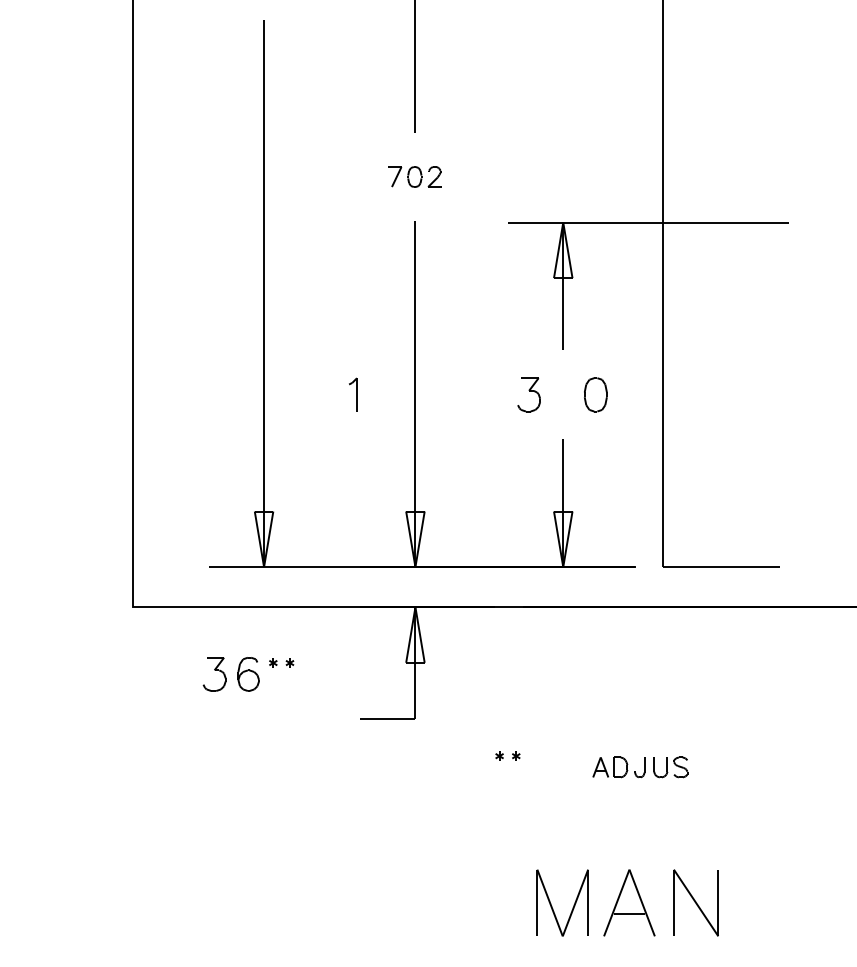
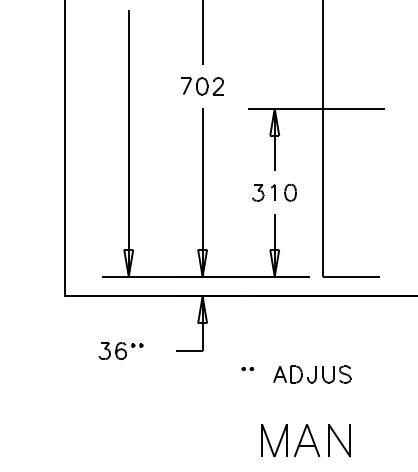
part: (415, 177) -> (202, 86), size x1.67
part: (353, 394) -> (273, 192), moved
part: (247, 673) -> (120, 350), moved
part: (640, 767) -> (312, 374), size x1.67

